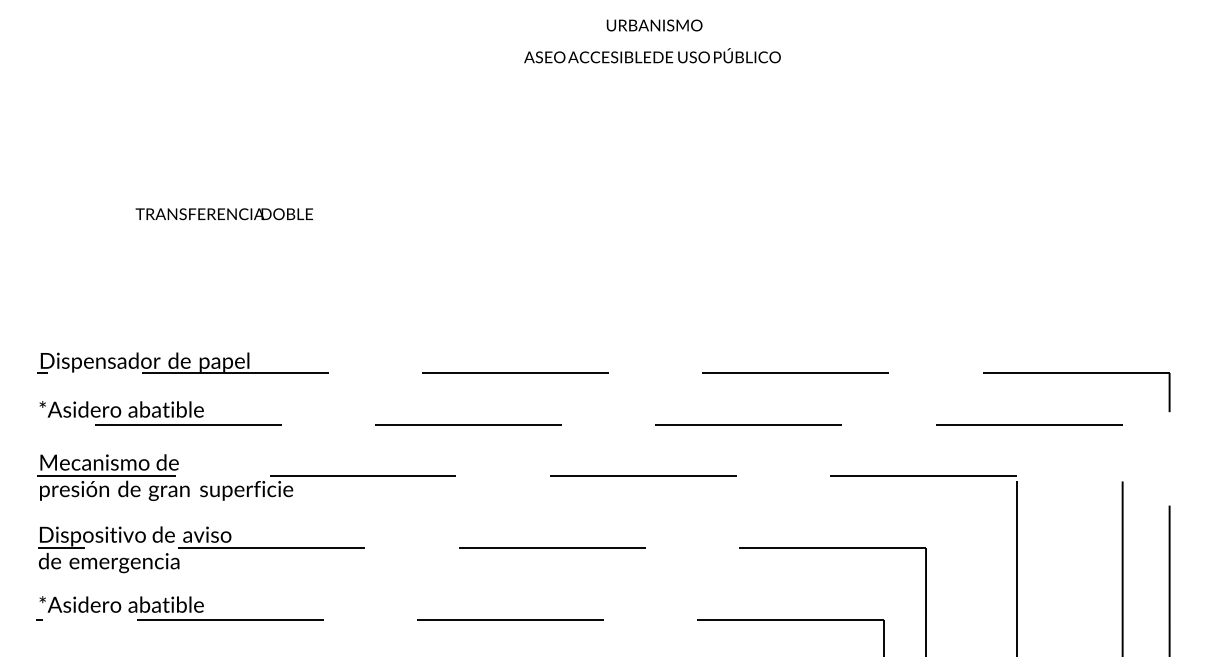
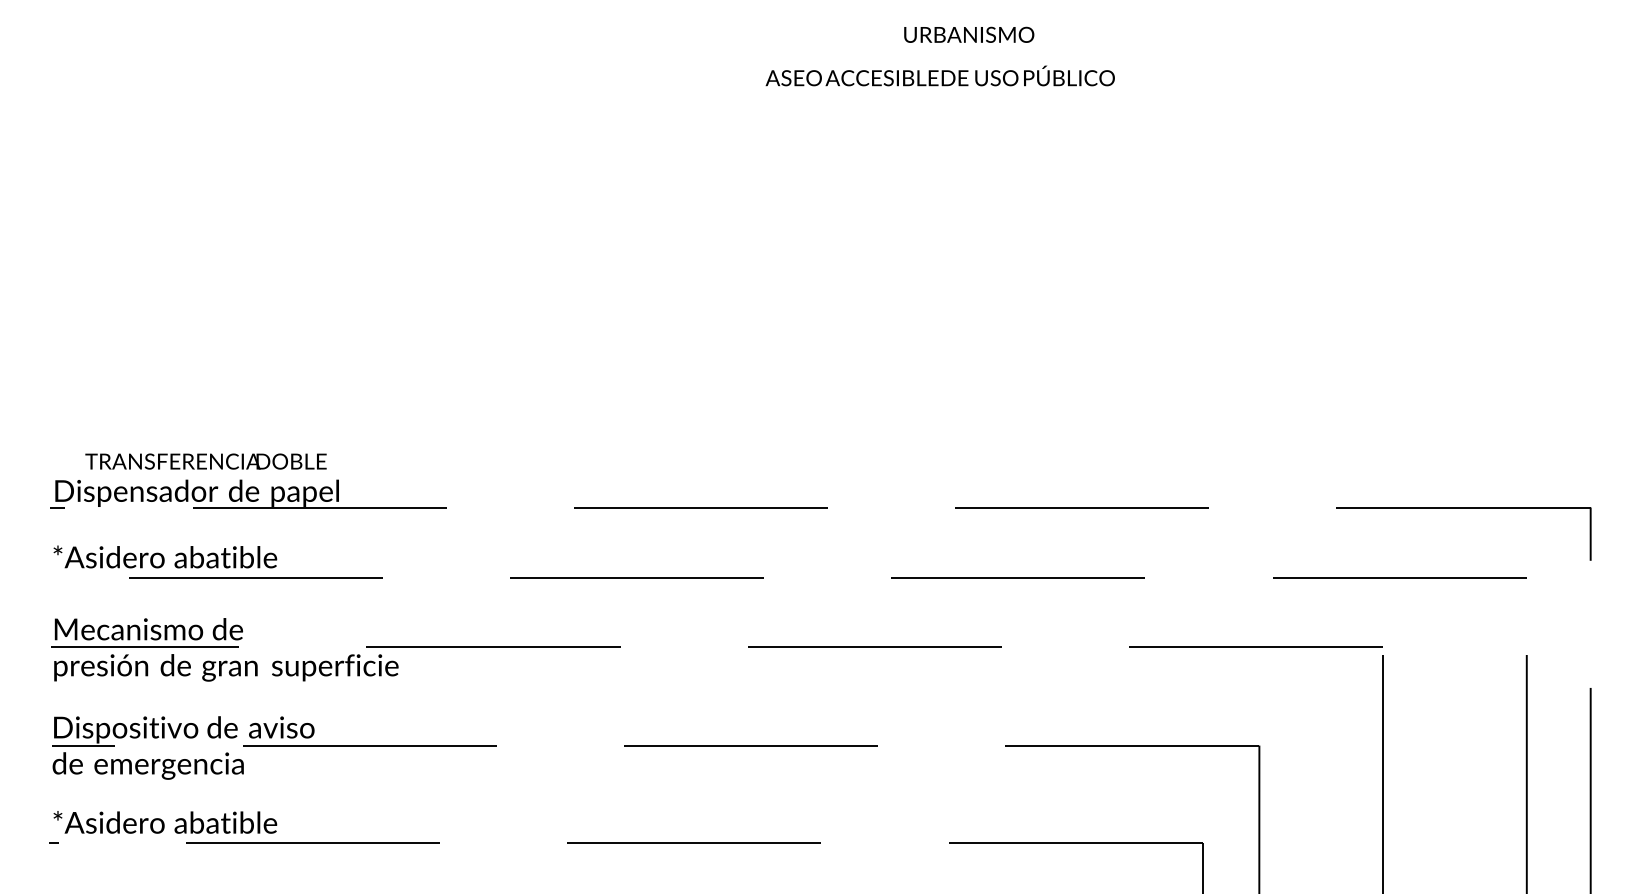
text: (654, 25) -> (969, 34), moved
text: (651, 55) -> (939, 75), moved
text: (224, 214) -> (205, 461), moved

